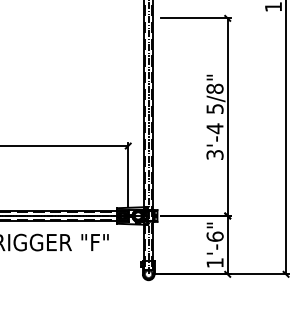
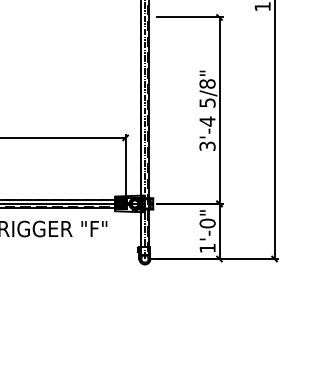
text: (214, 236) -> (207, 223), 1'-6" -> 1'-0"

